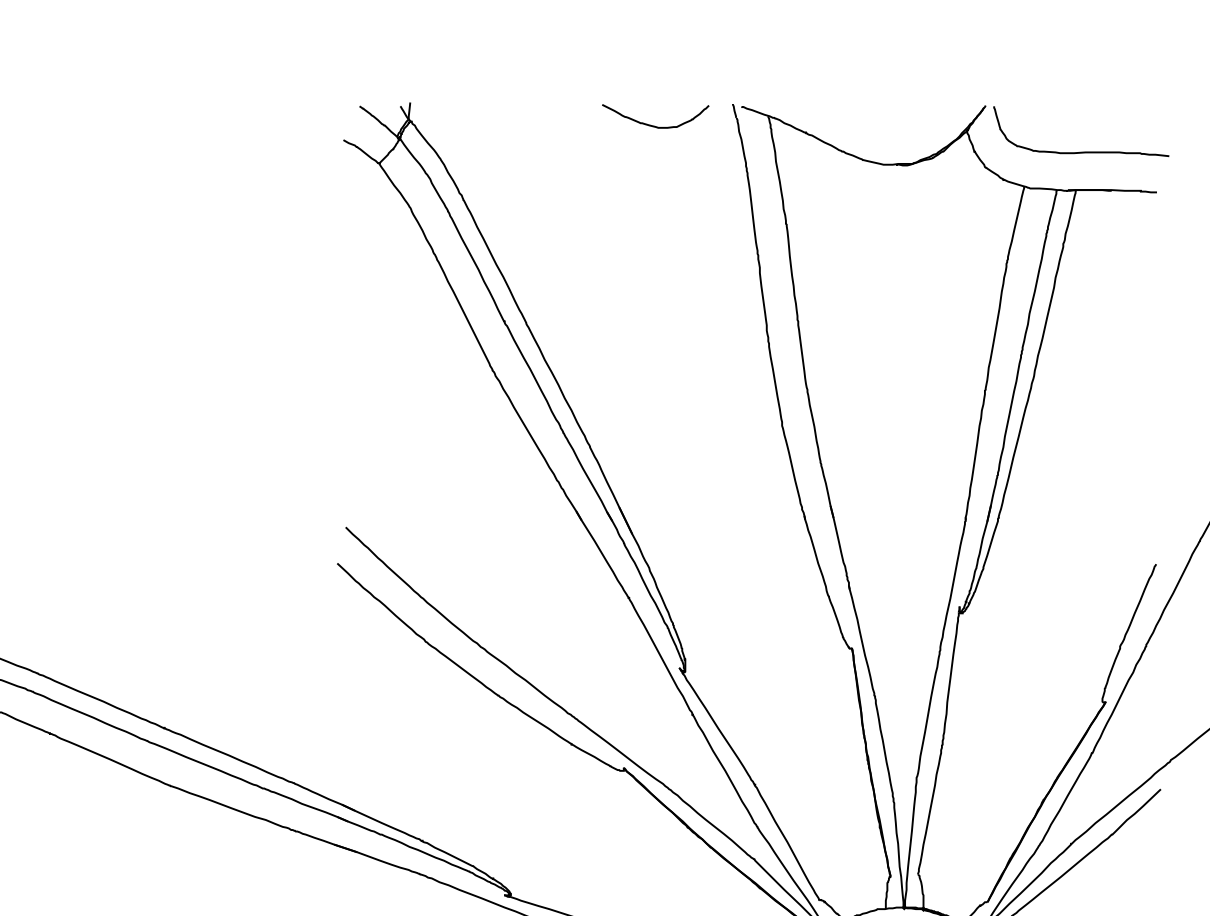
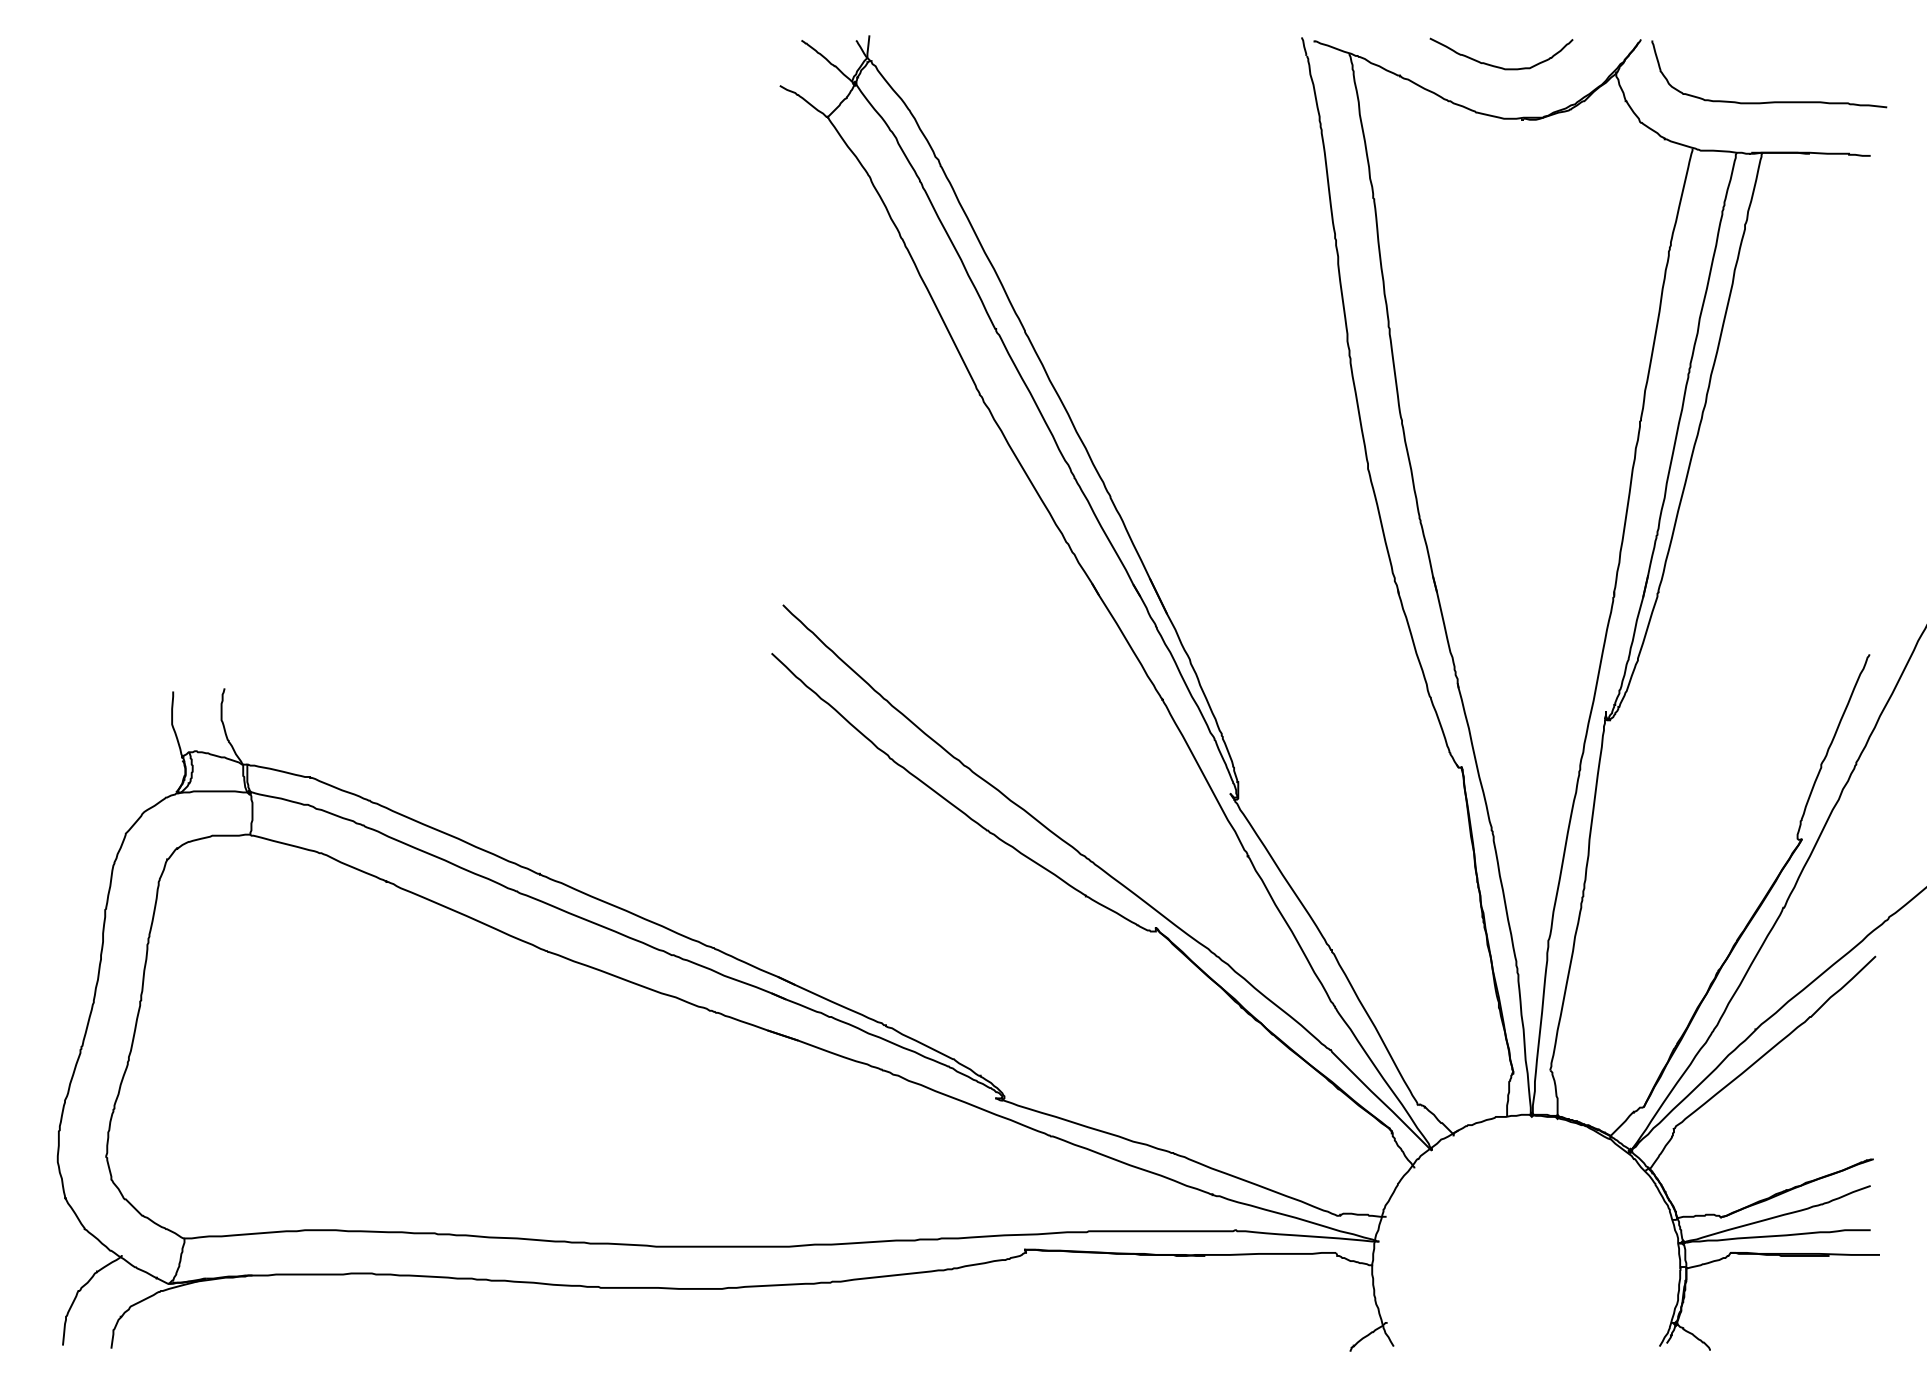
curve: (654, 125) -> (1499, 66), moved

